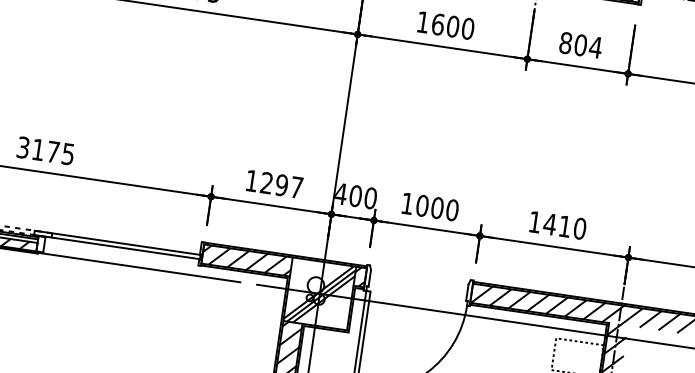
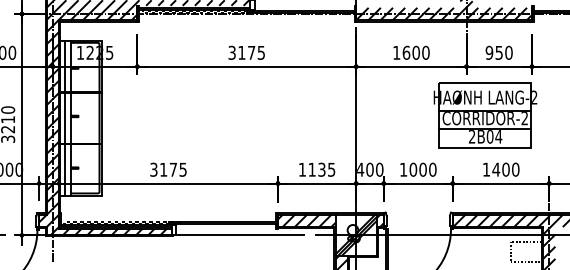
text: (579, 44) -> (498, 52), 804 -> 950
part: (545, 138) -> (485, 115), added
text: (281, 184) -> (321, 169), 1297 -> 1135
text: (564, 226) -> (505, 169), 1410 -> 1400

